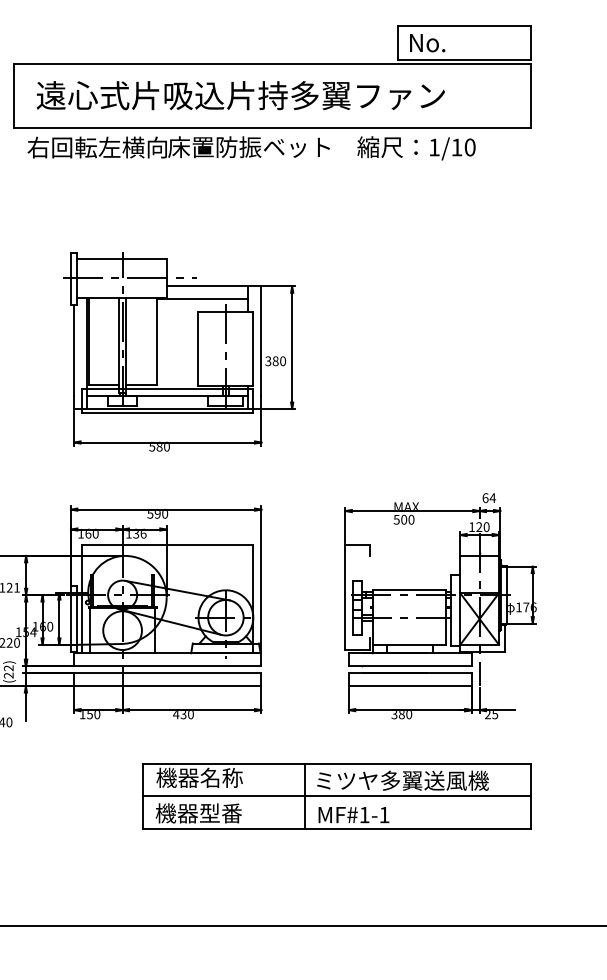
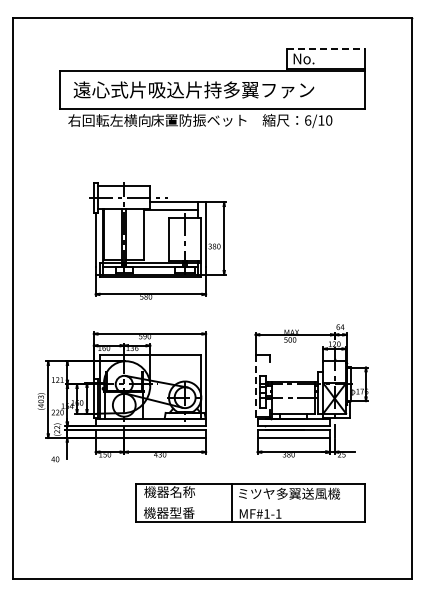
line: (464, 25) -> (325, 48), solid -> dashed
text: (435, 147) -> (308, 120), 1/10 -> 6/10
line: (345, 597) -> (255, 385), solid -> dashed
line: (336, 795) -> (250, 502), removed

